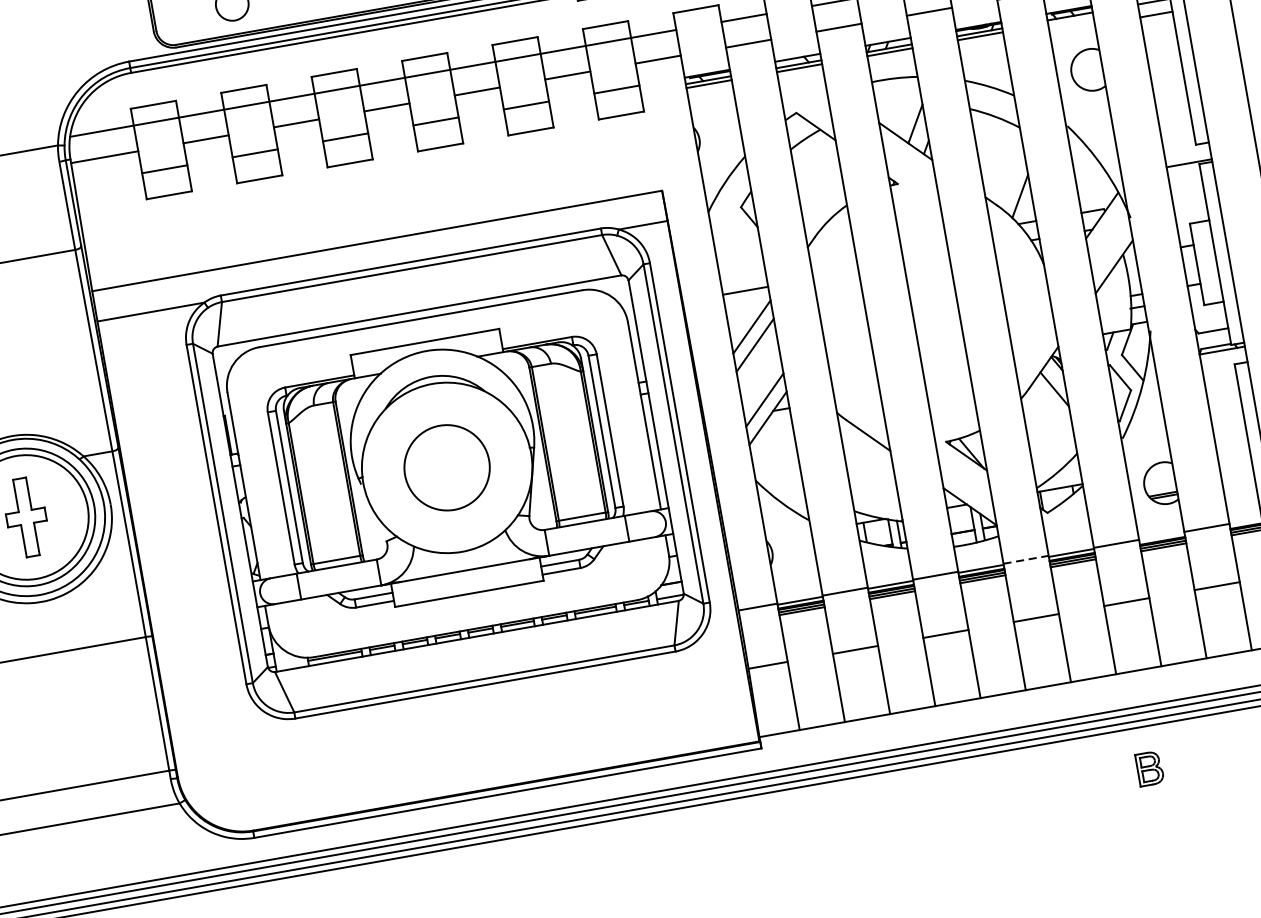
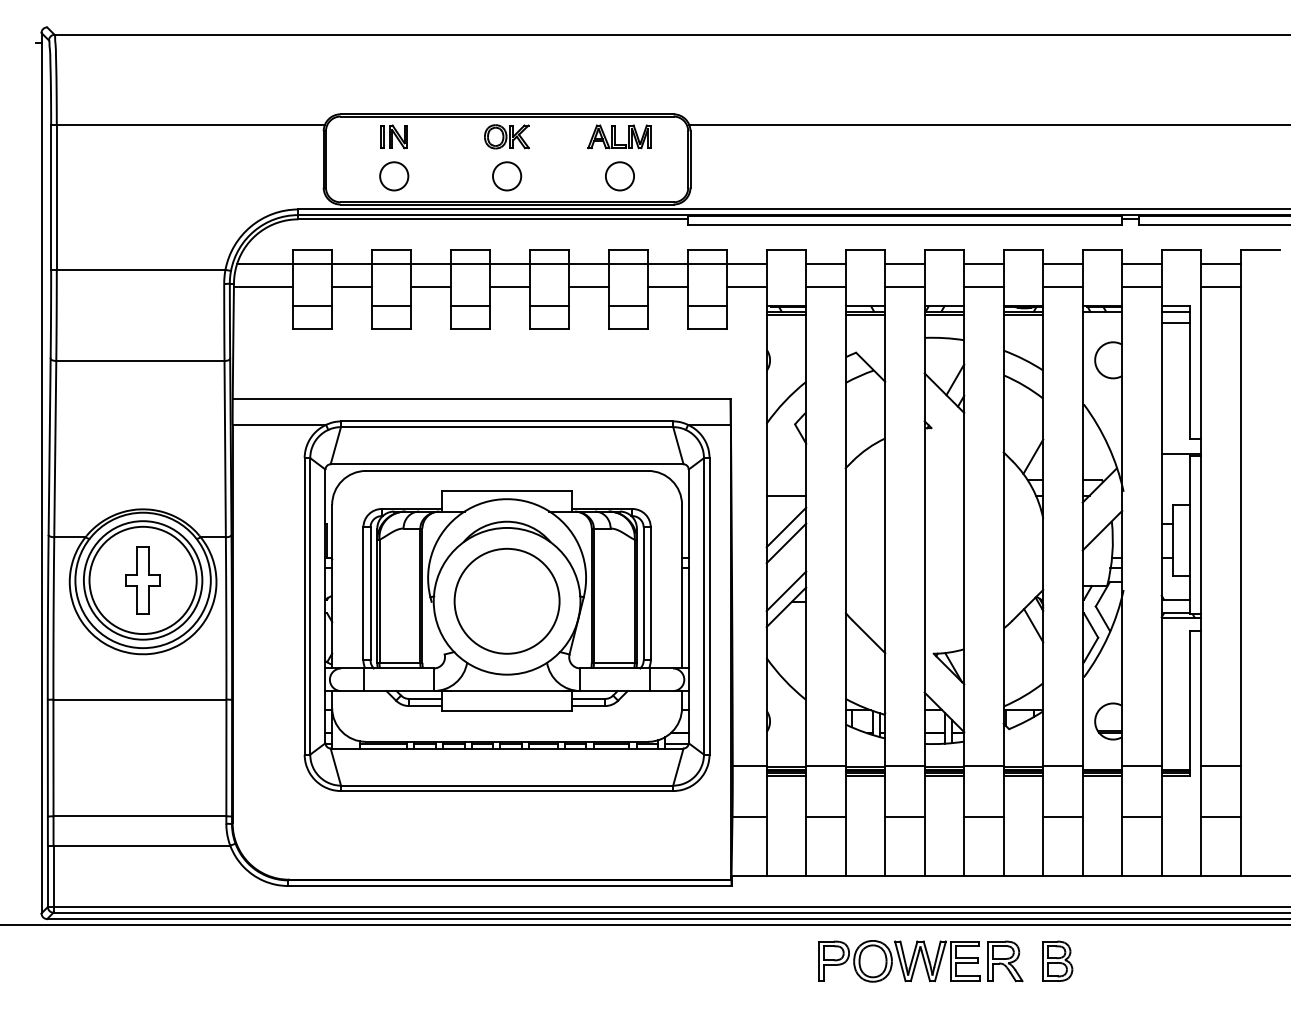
circle: (446, 467) -> (506, 600), size x1.43
line: (1025, 559) -> (983, 765), dashed -> solid
part: (1149, 767) -> (1057, 960), size x1.43
part: (992, 796) -> (920, 961), added

